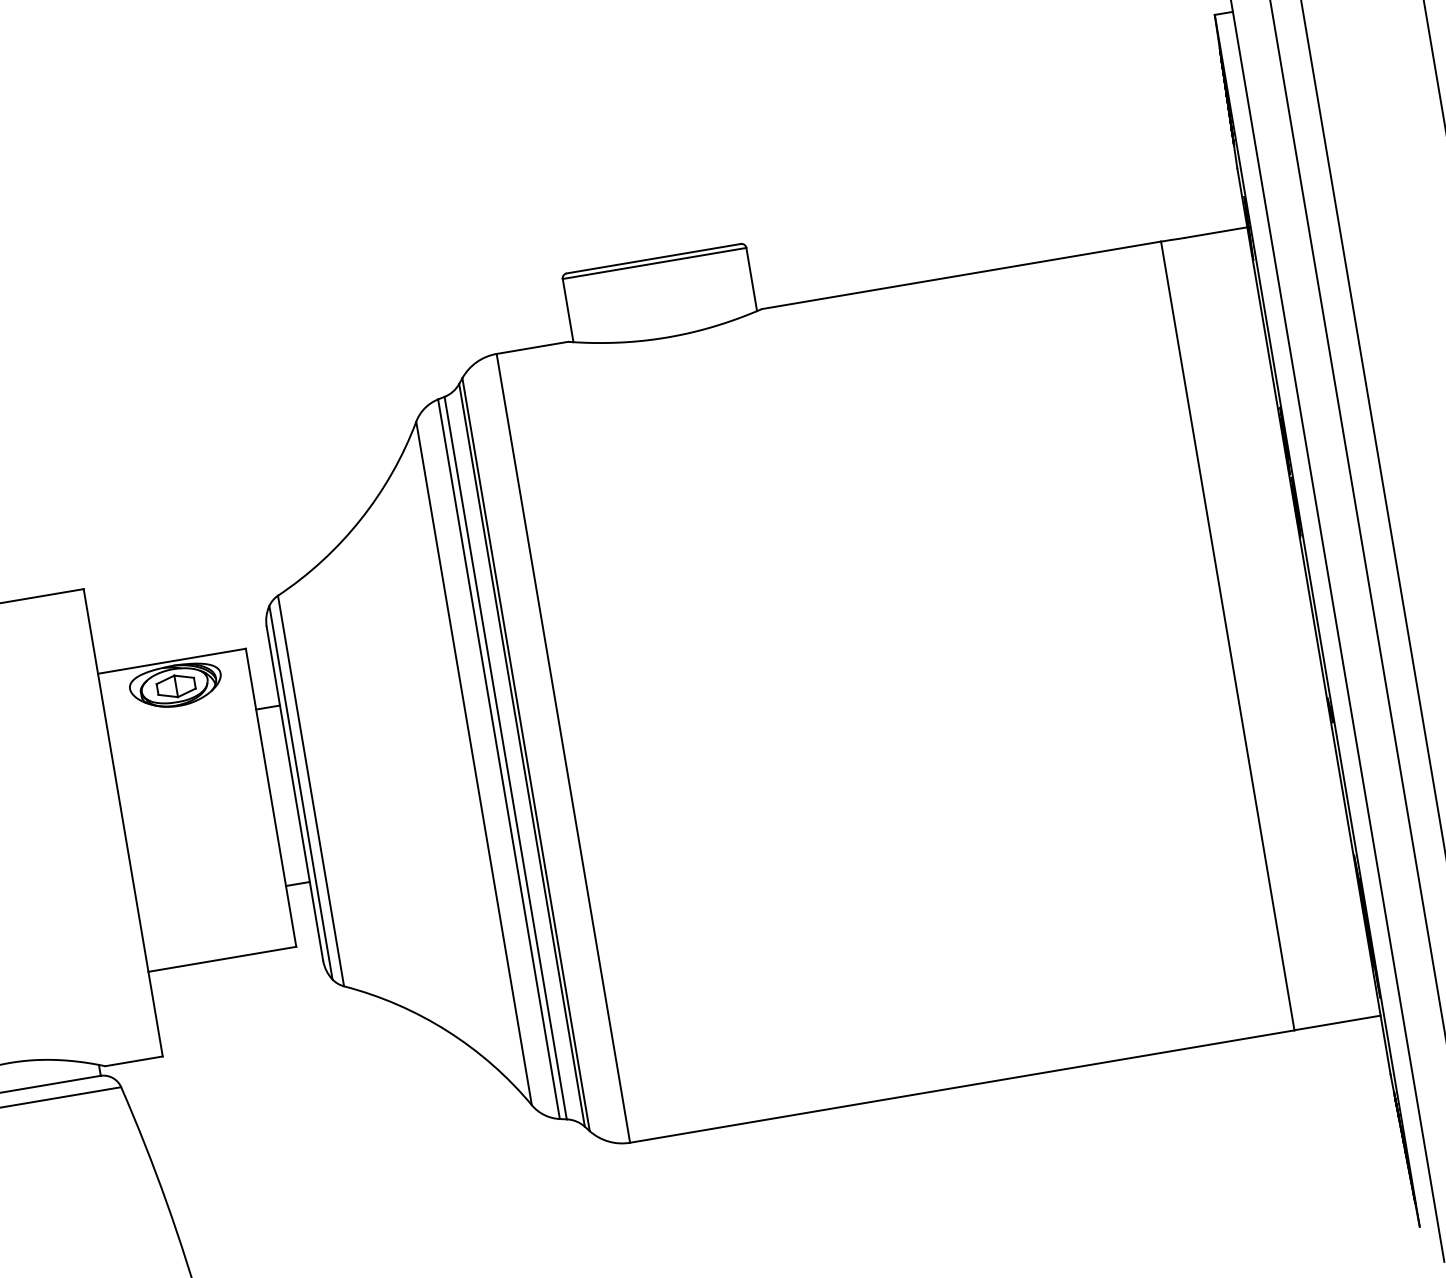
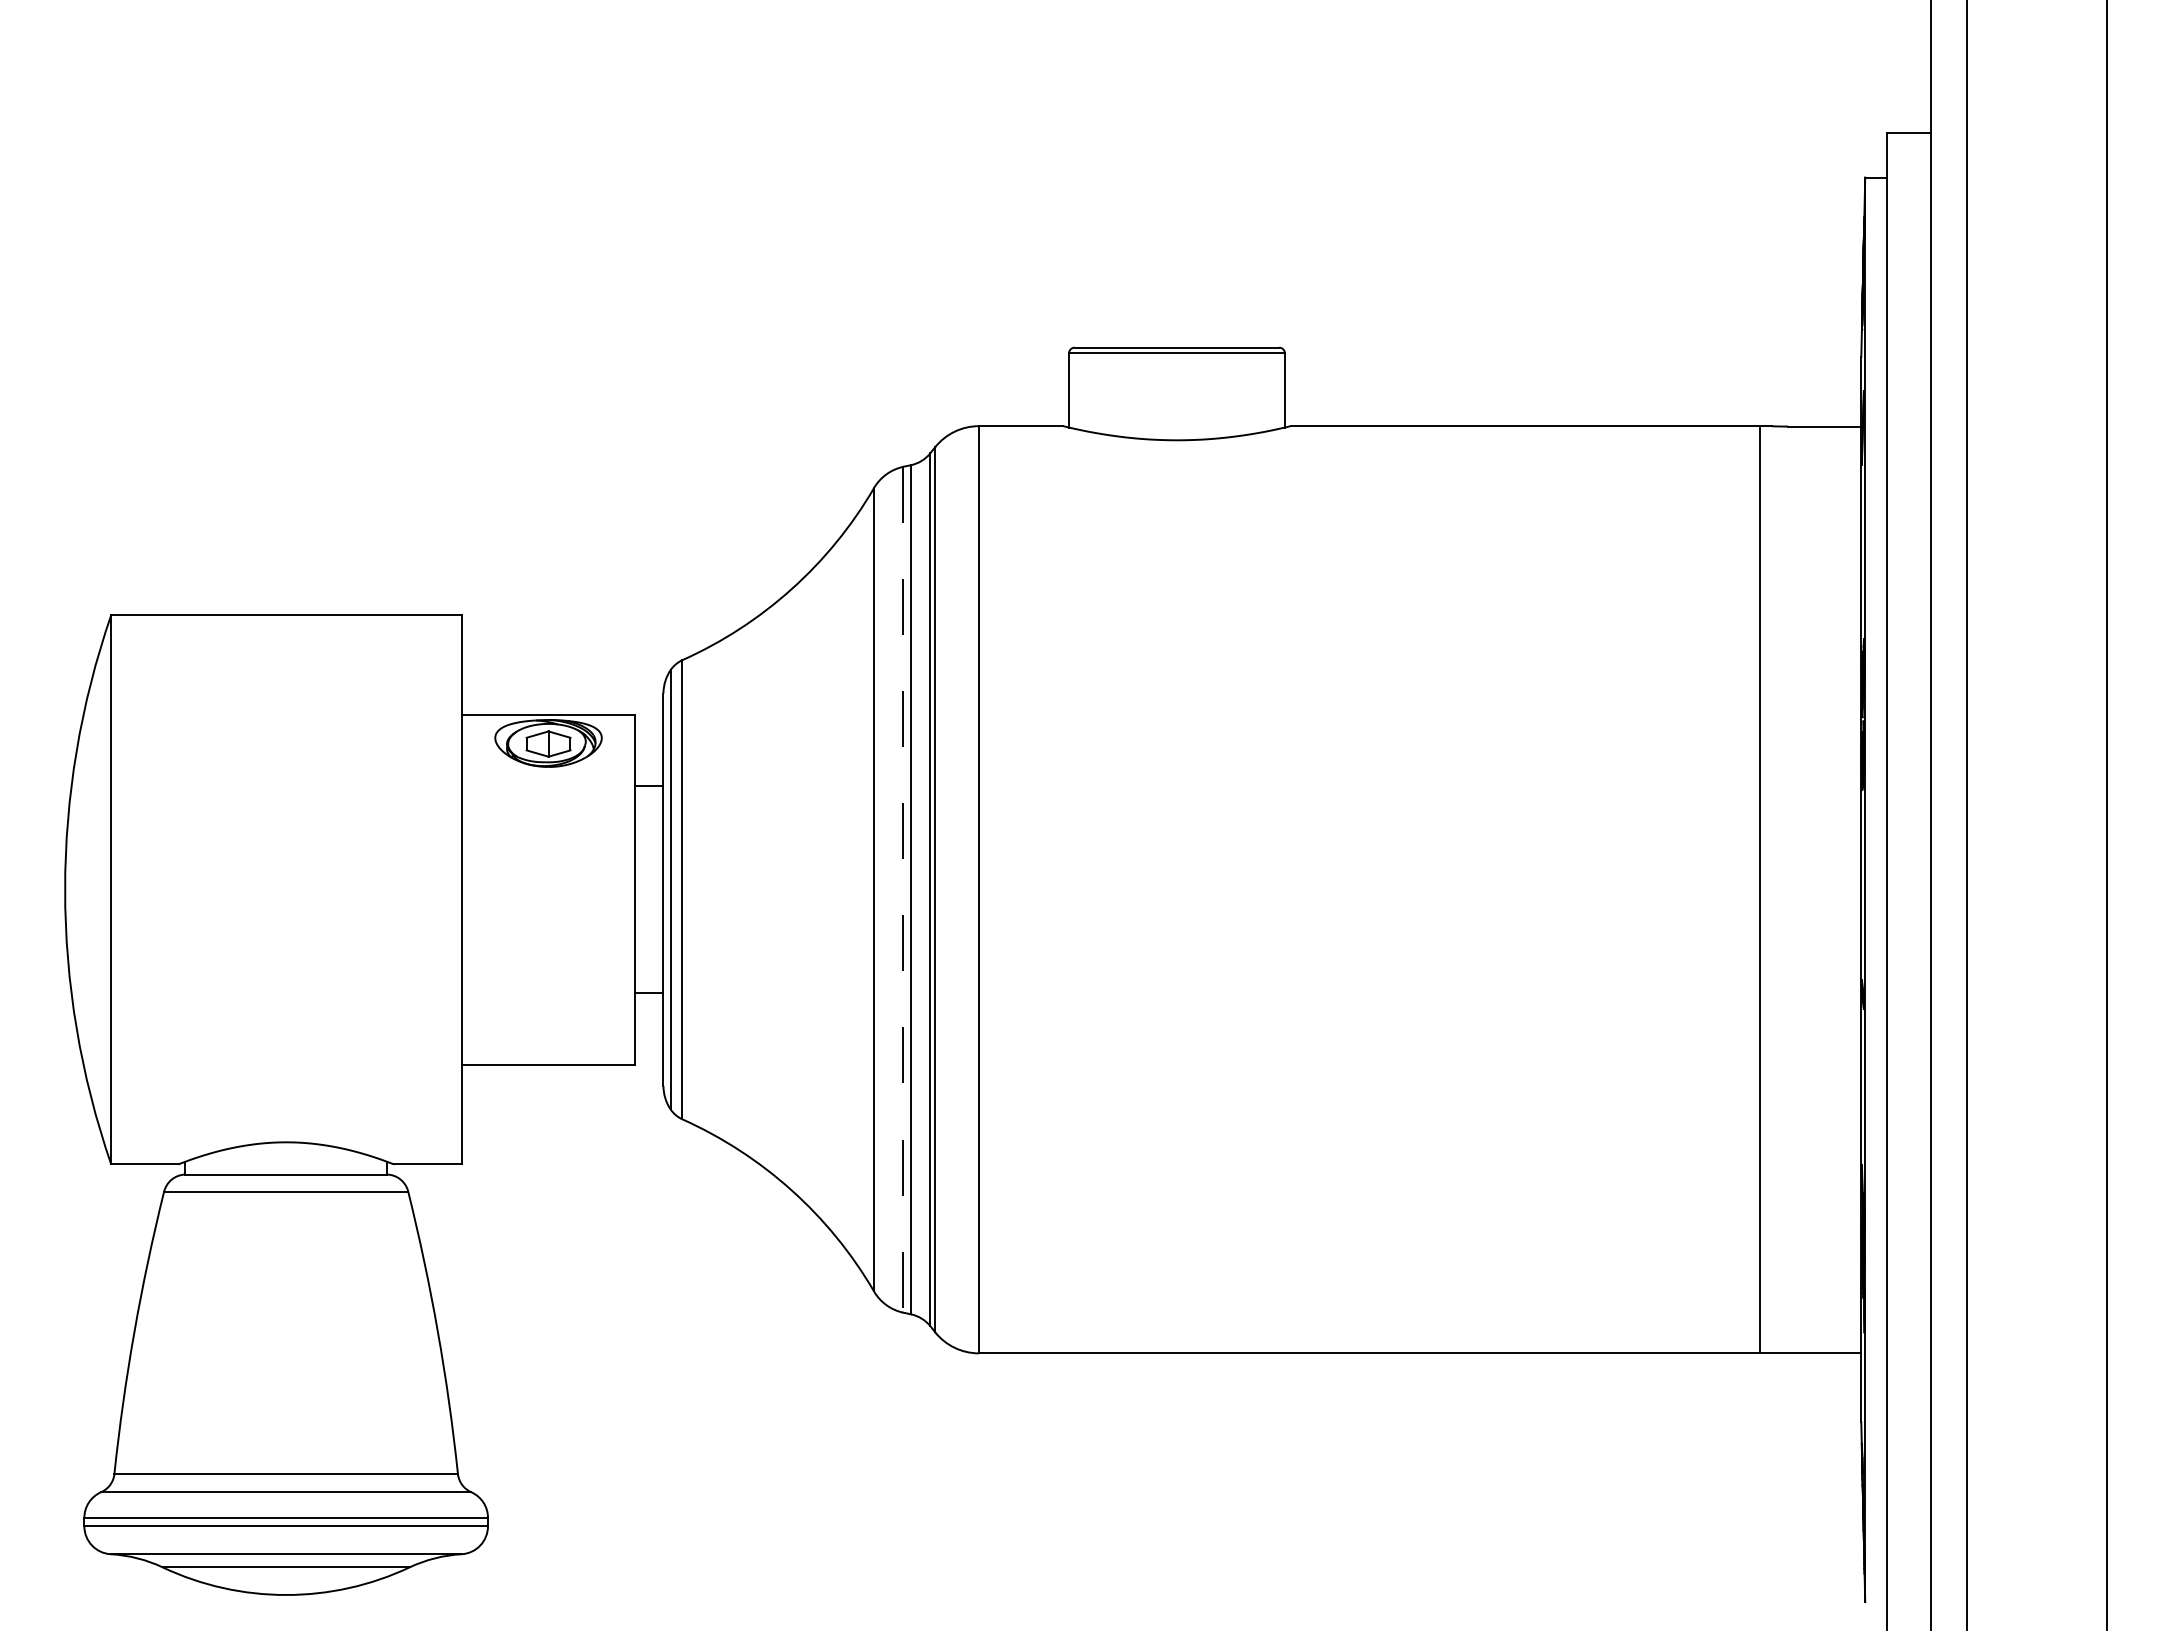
line: (499, 759) -> (903, 889), solid -> dashed

